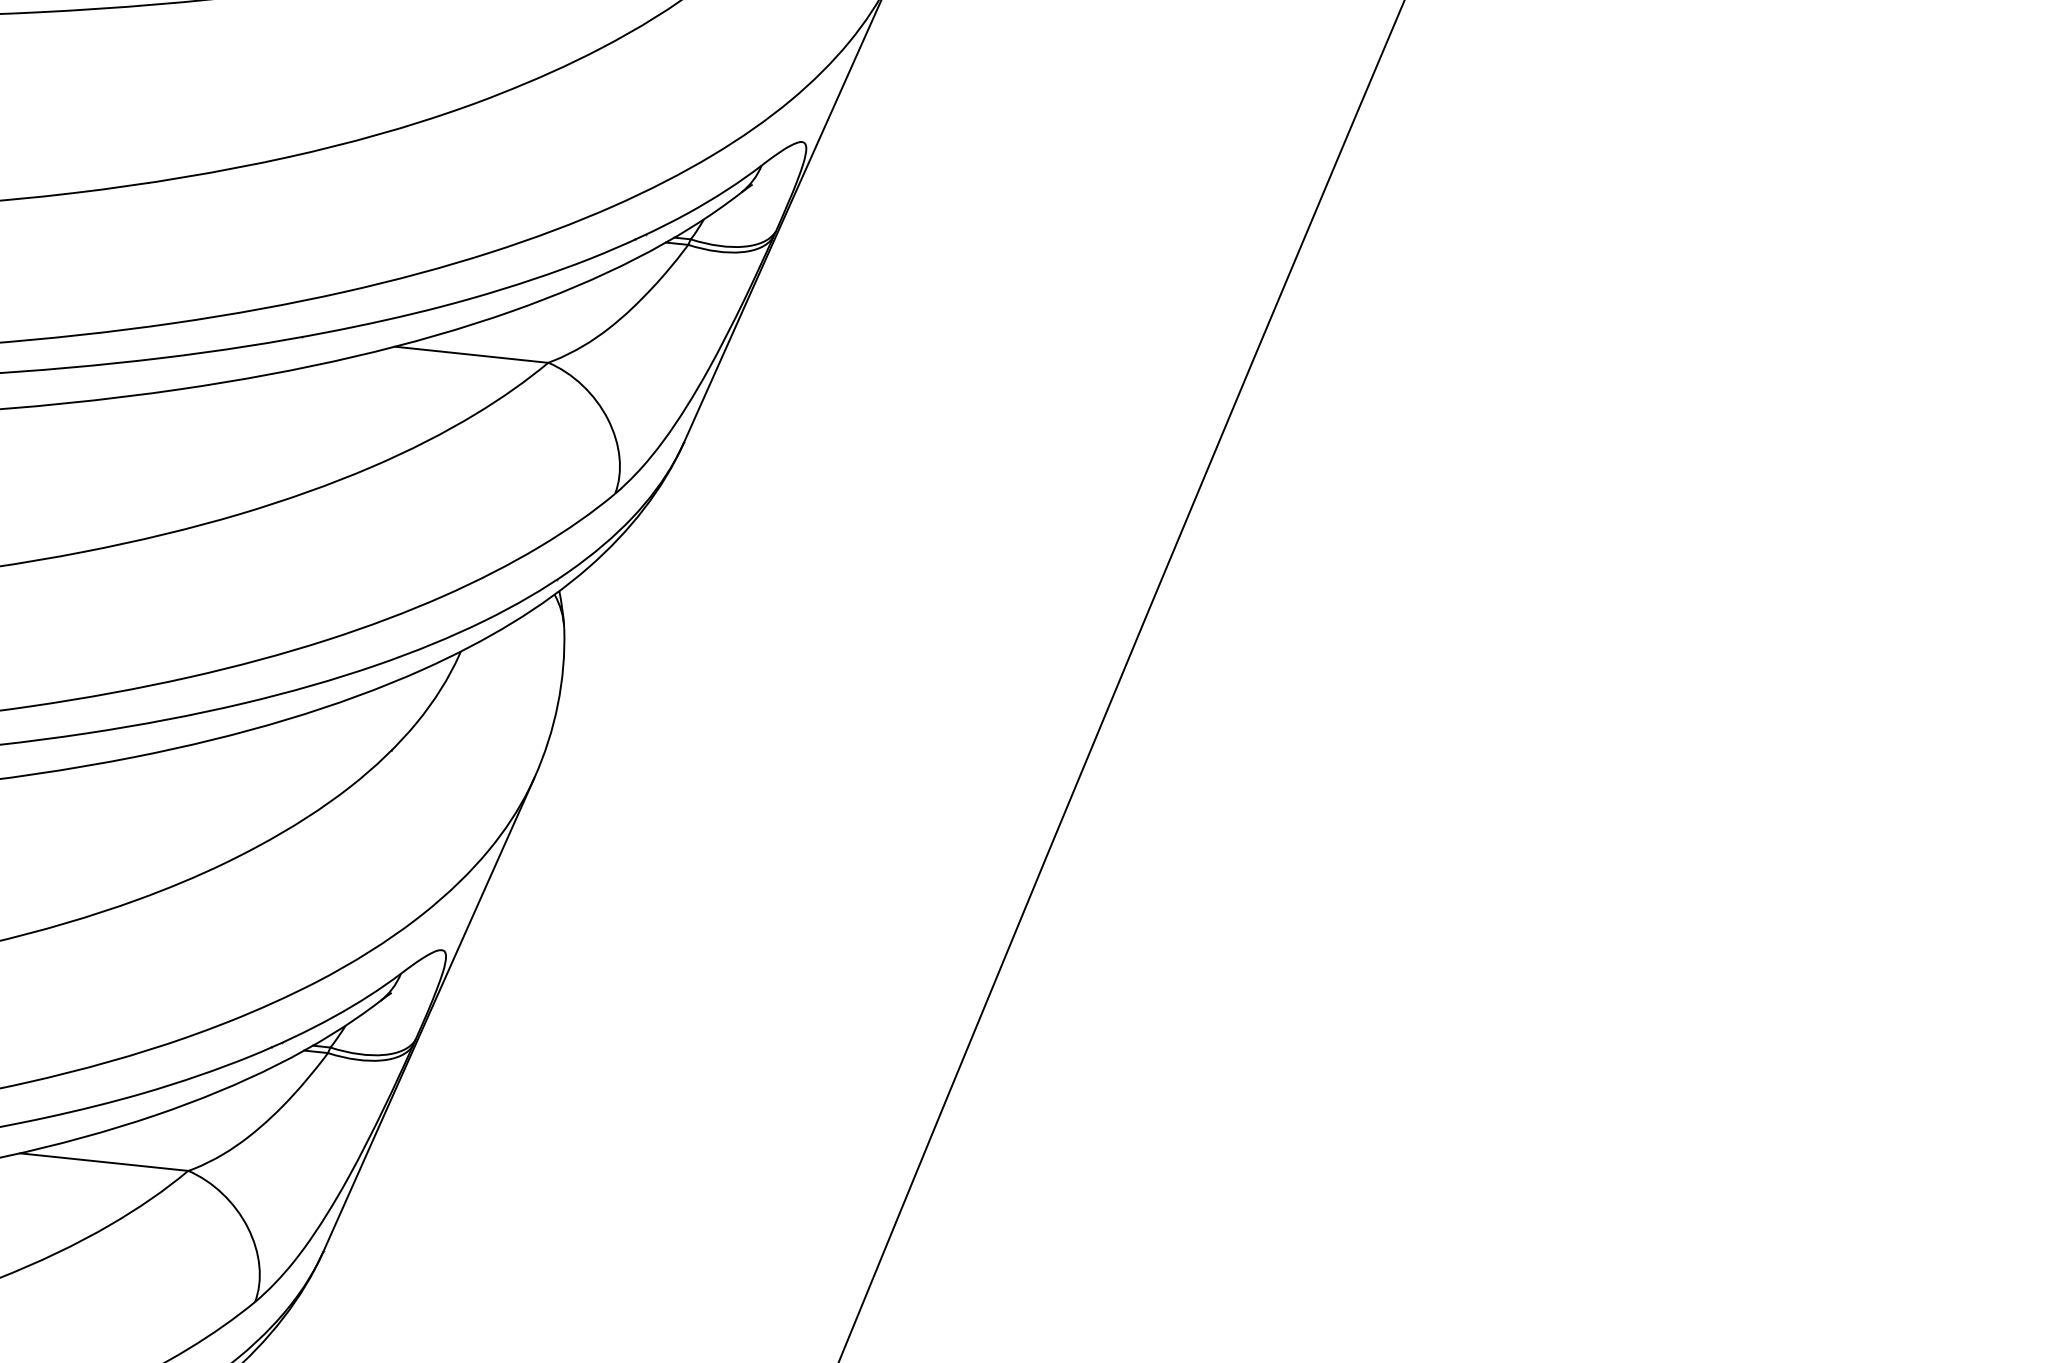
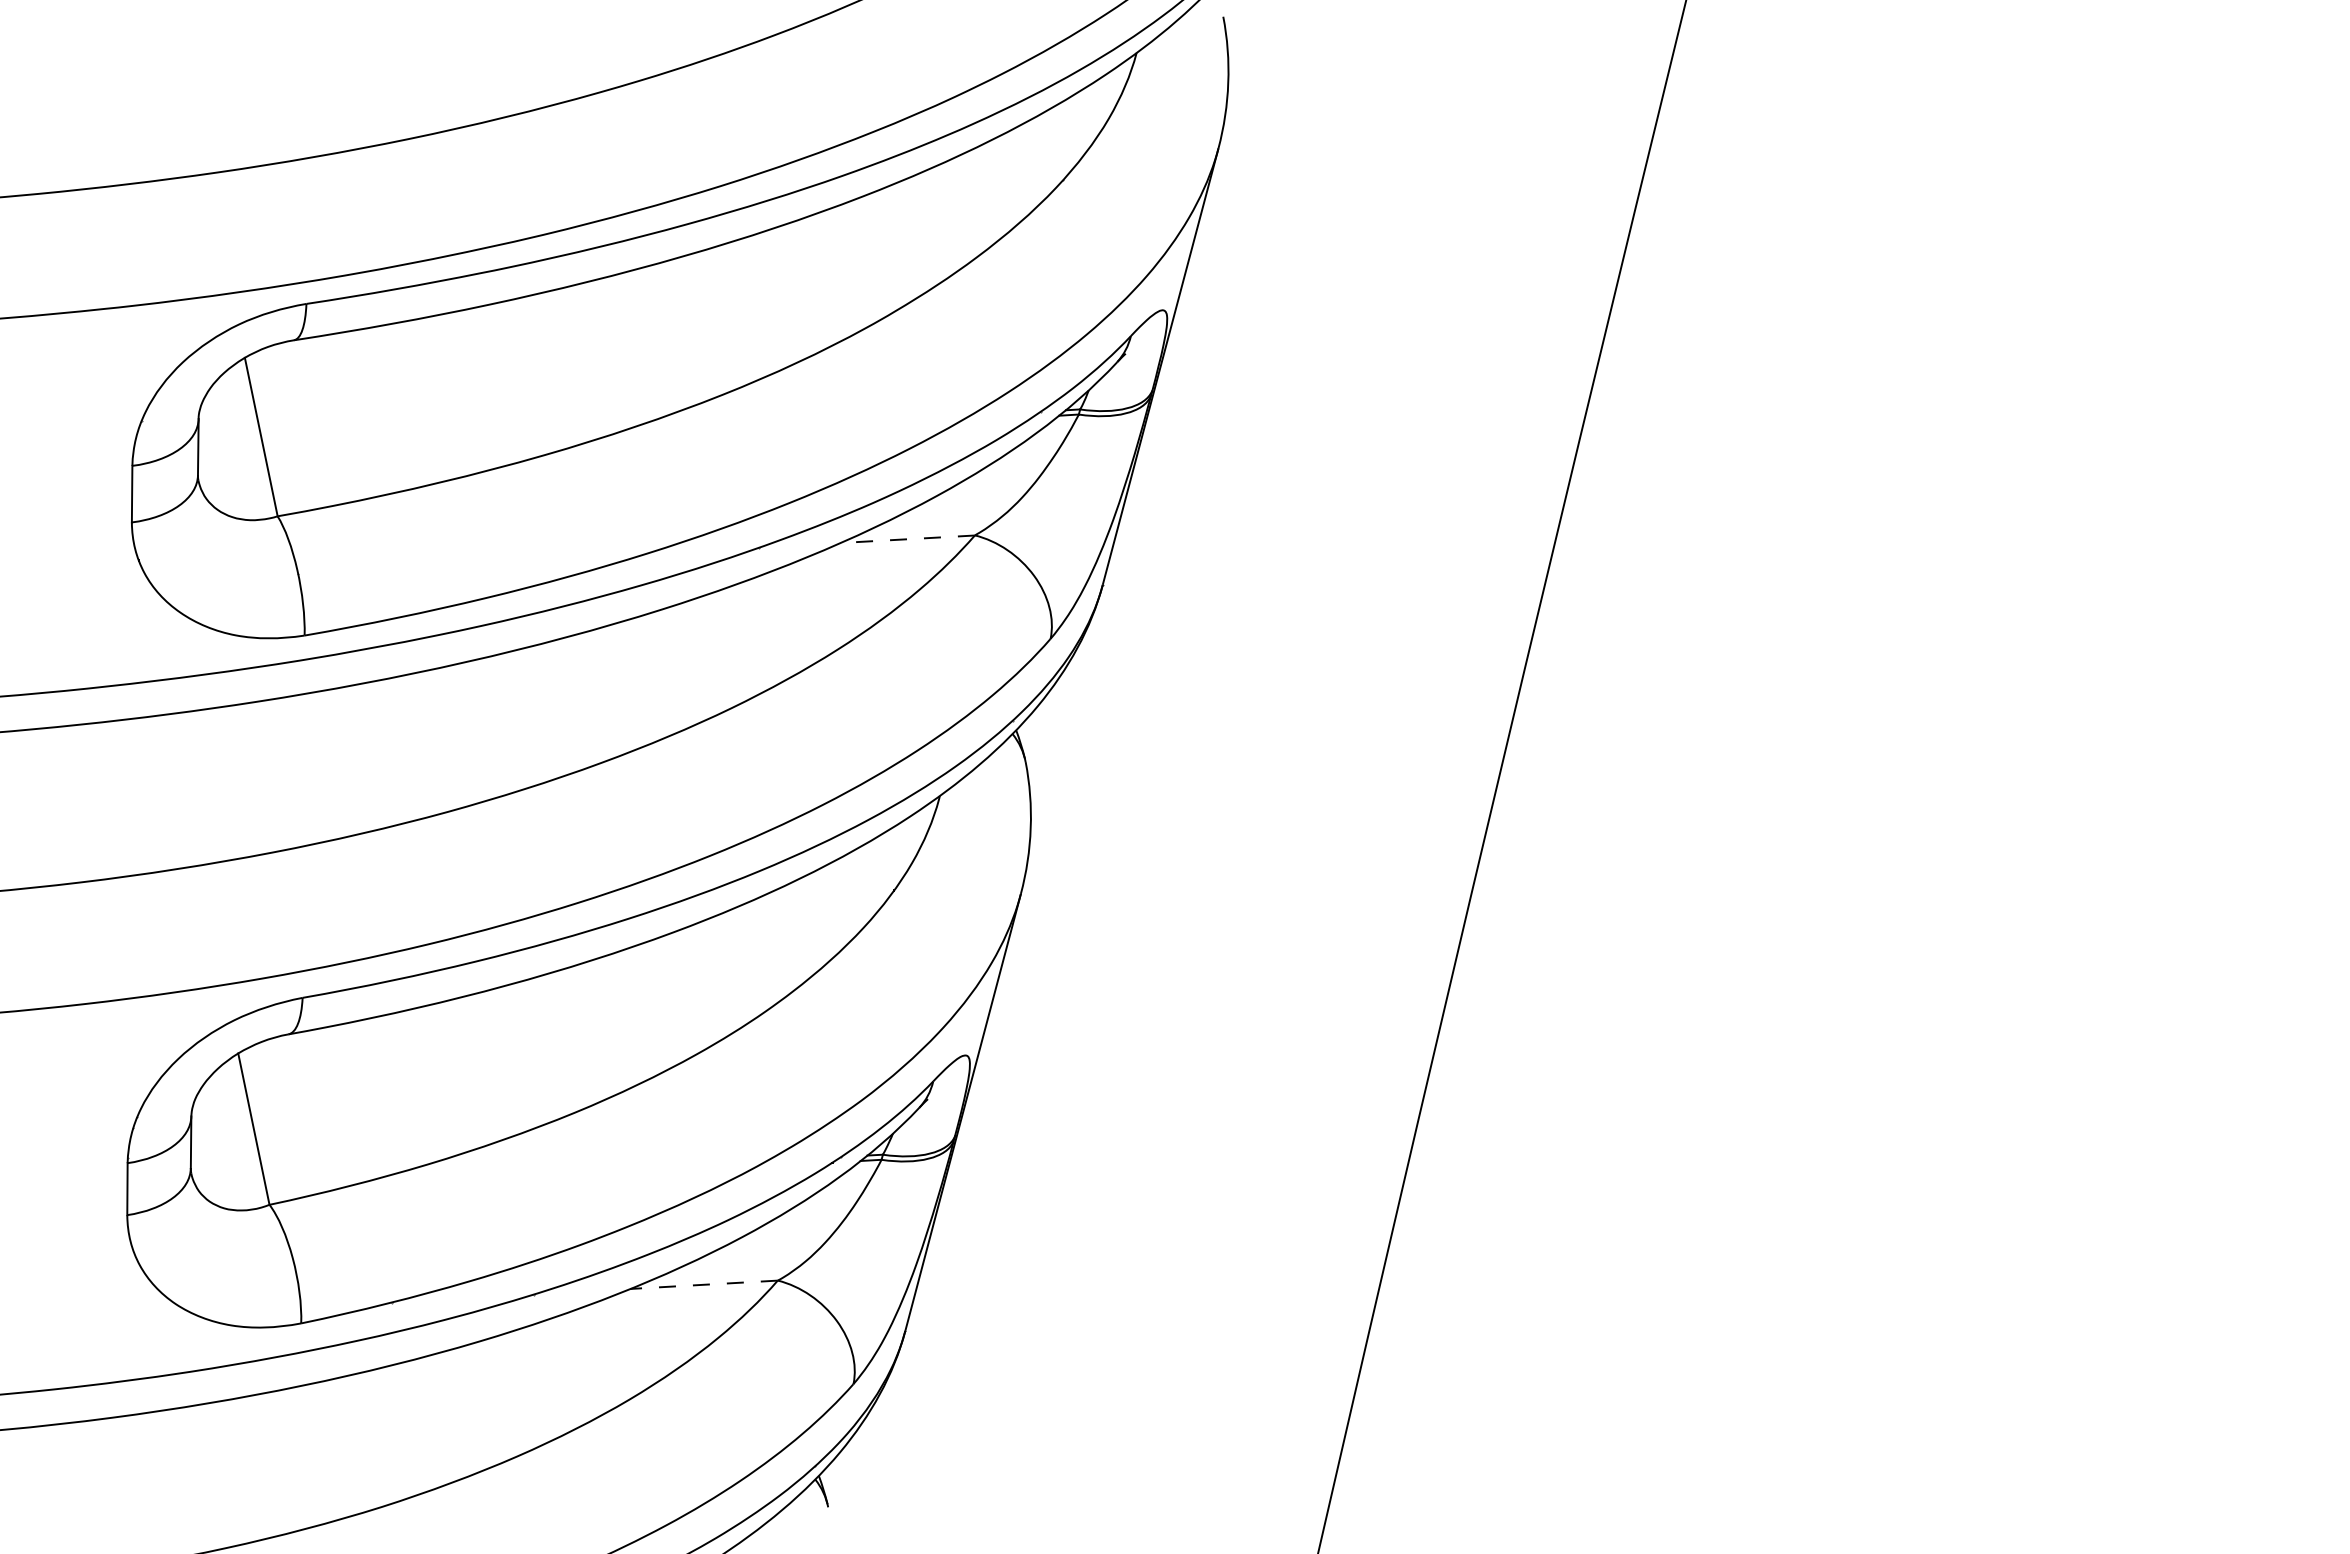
line: (471, 355) -> (907, 539), solid -> dashed
line: (104, 1161) -> (704, 1284), solid -> dashed

